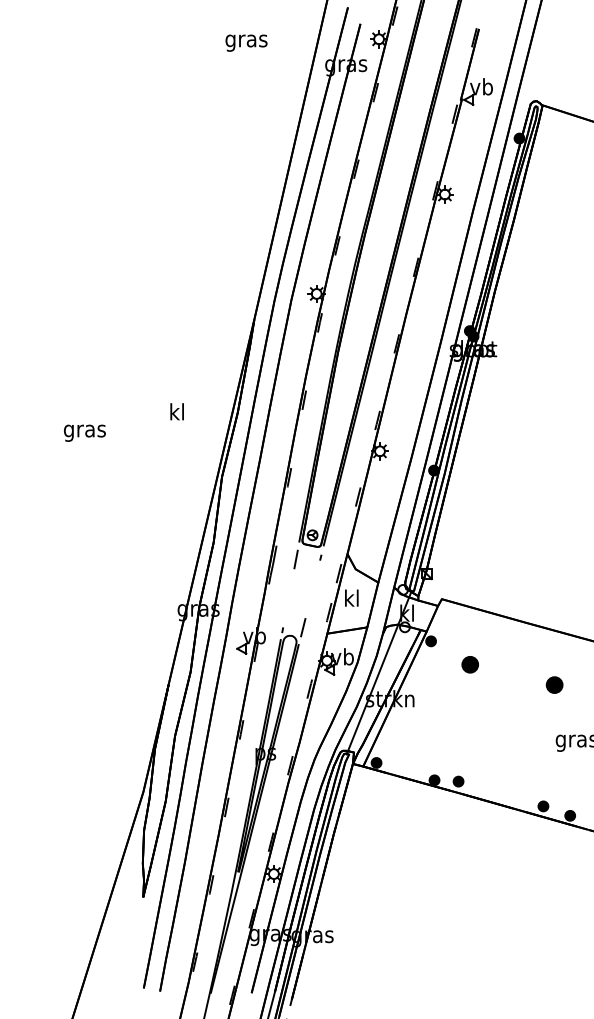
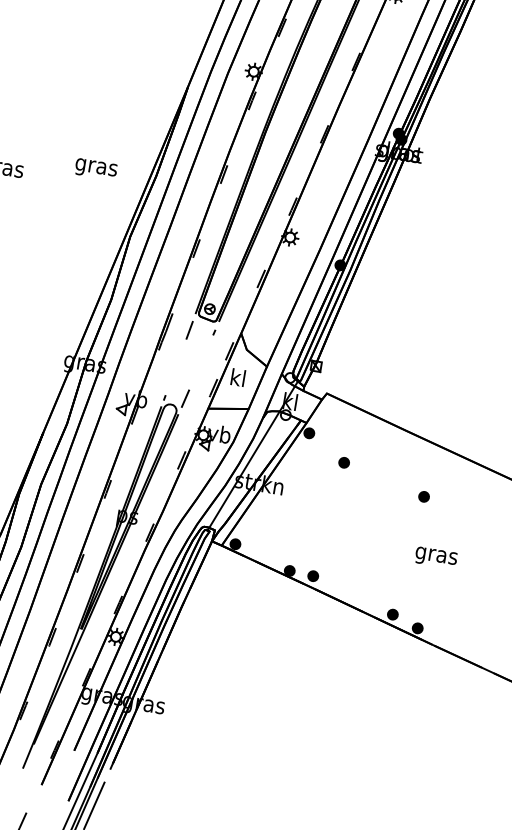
text: (177, 413) -> (96, 166), kl -> gras
part: (470, 664) -> (344, 462), size x0.62
part: (554, 684) -> (423, 496), size x0.62

